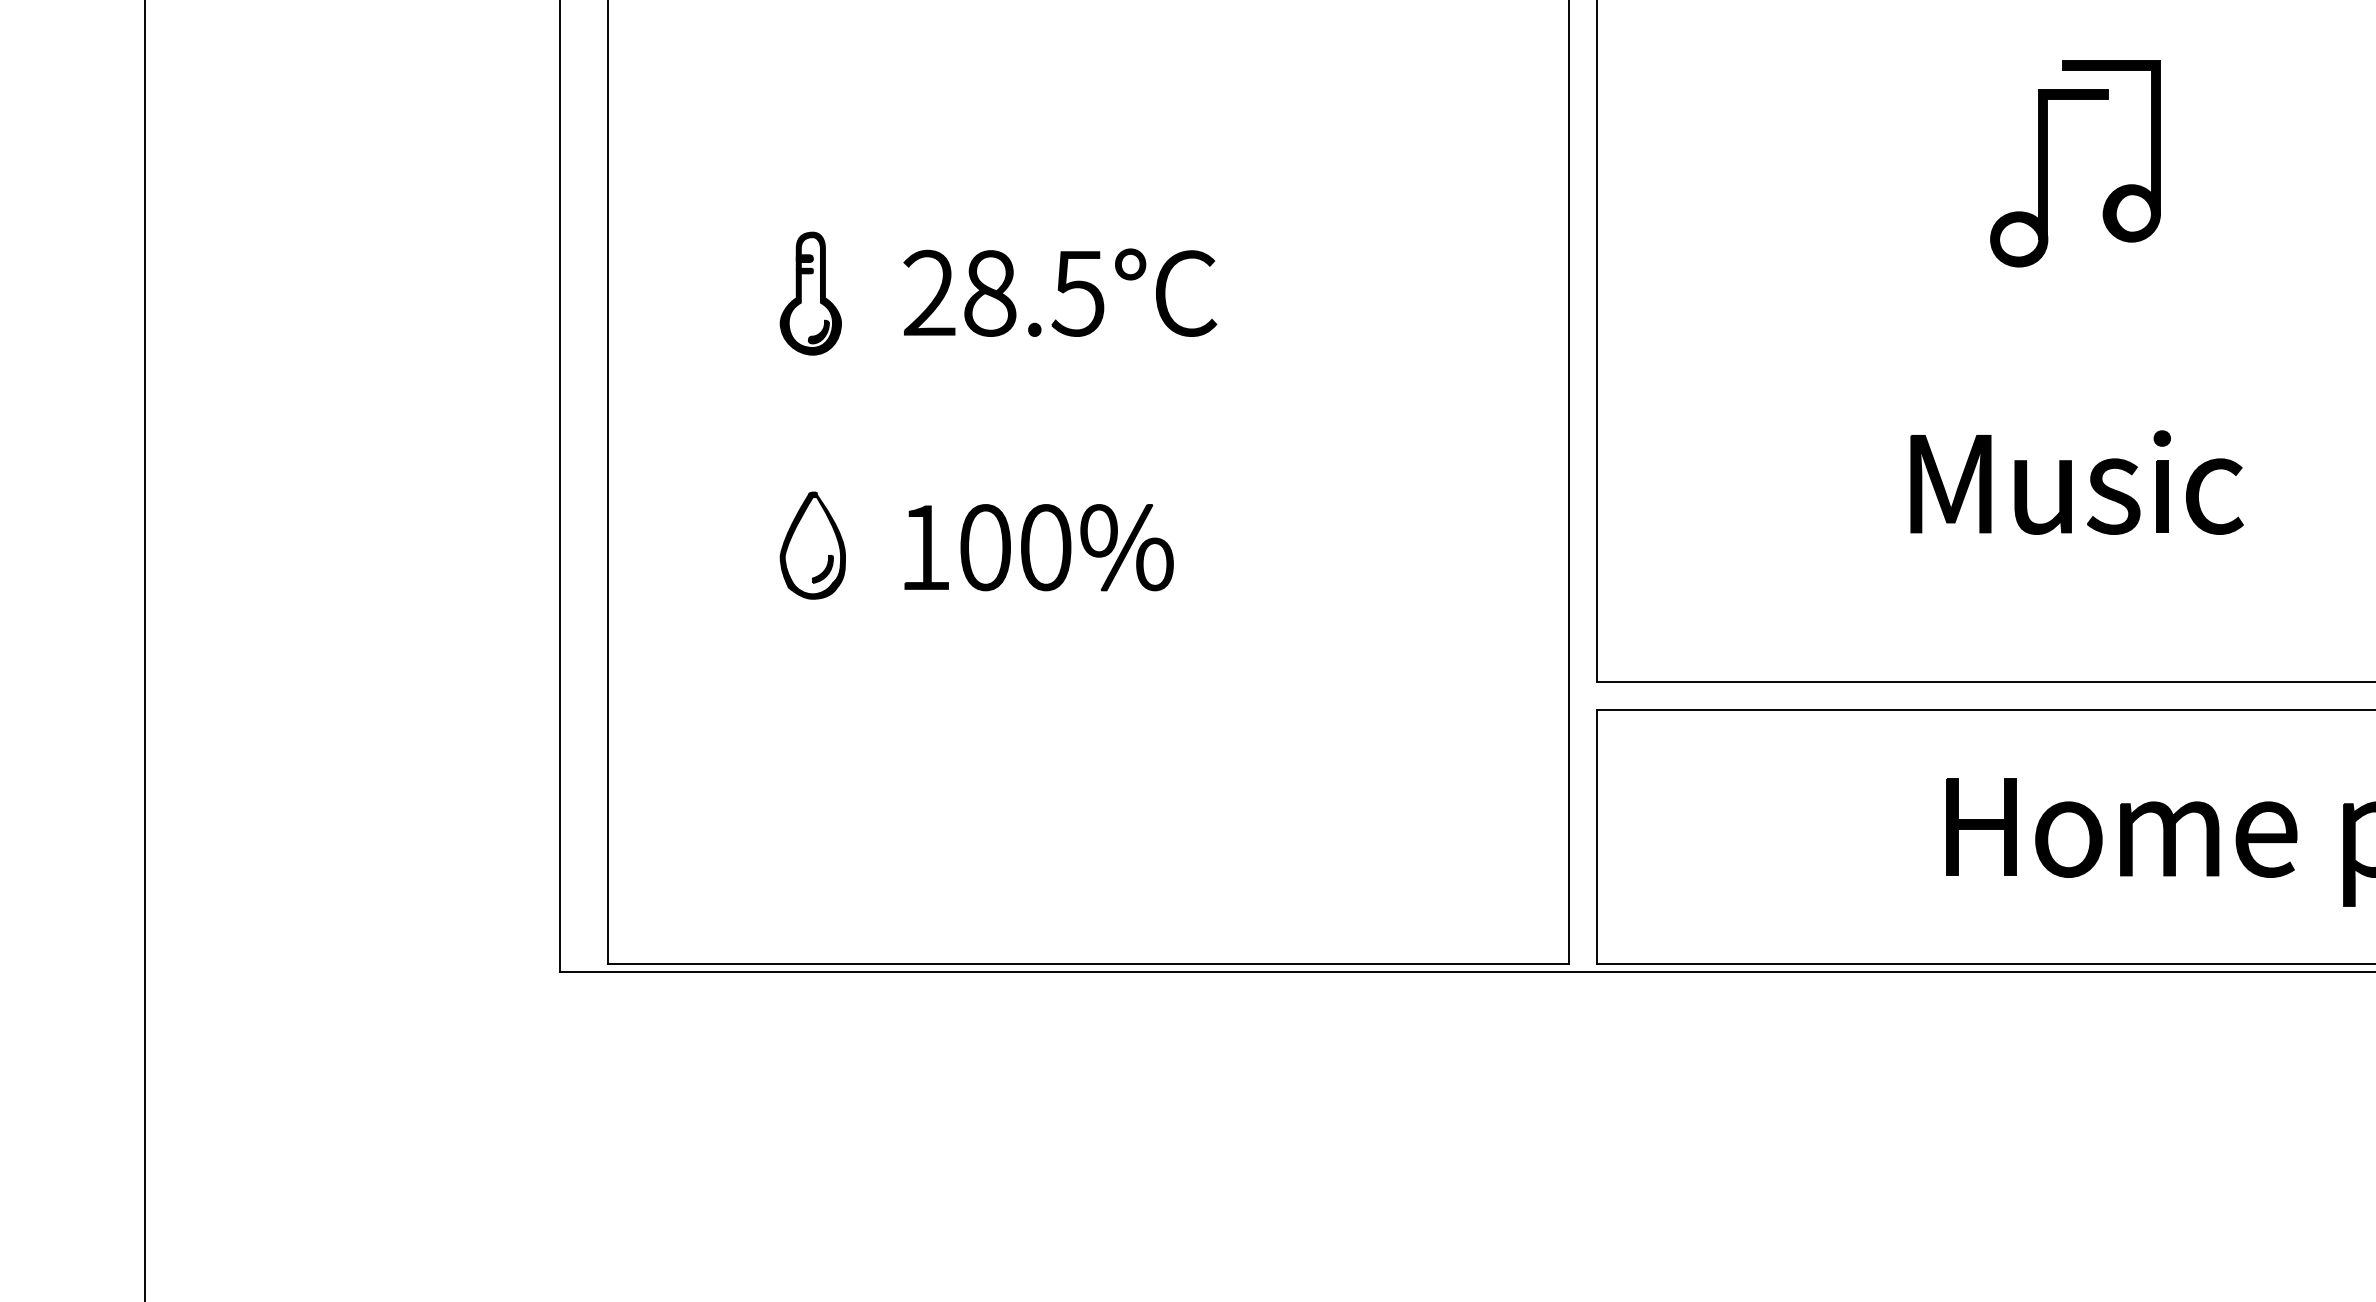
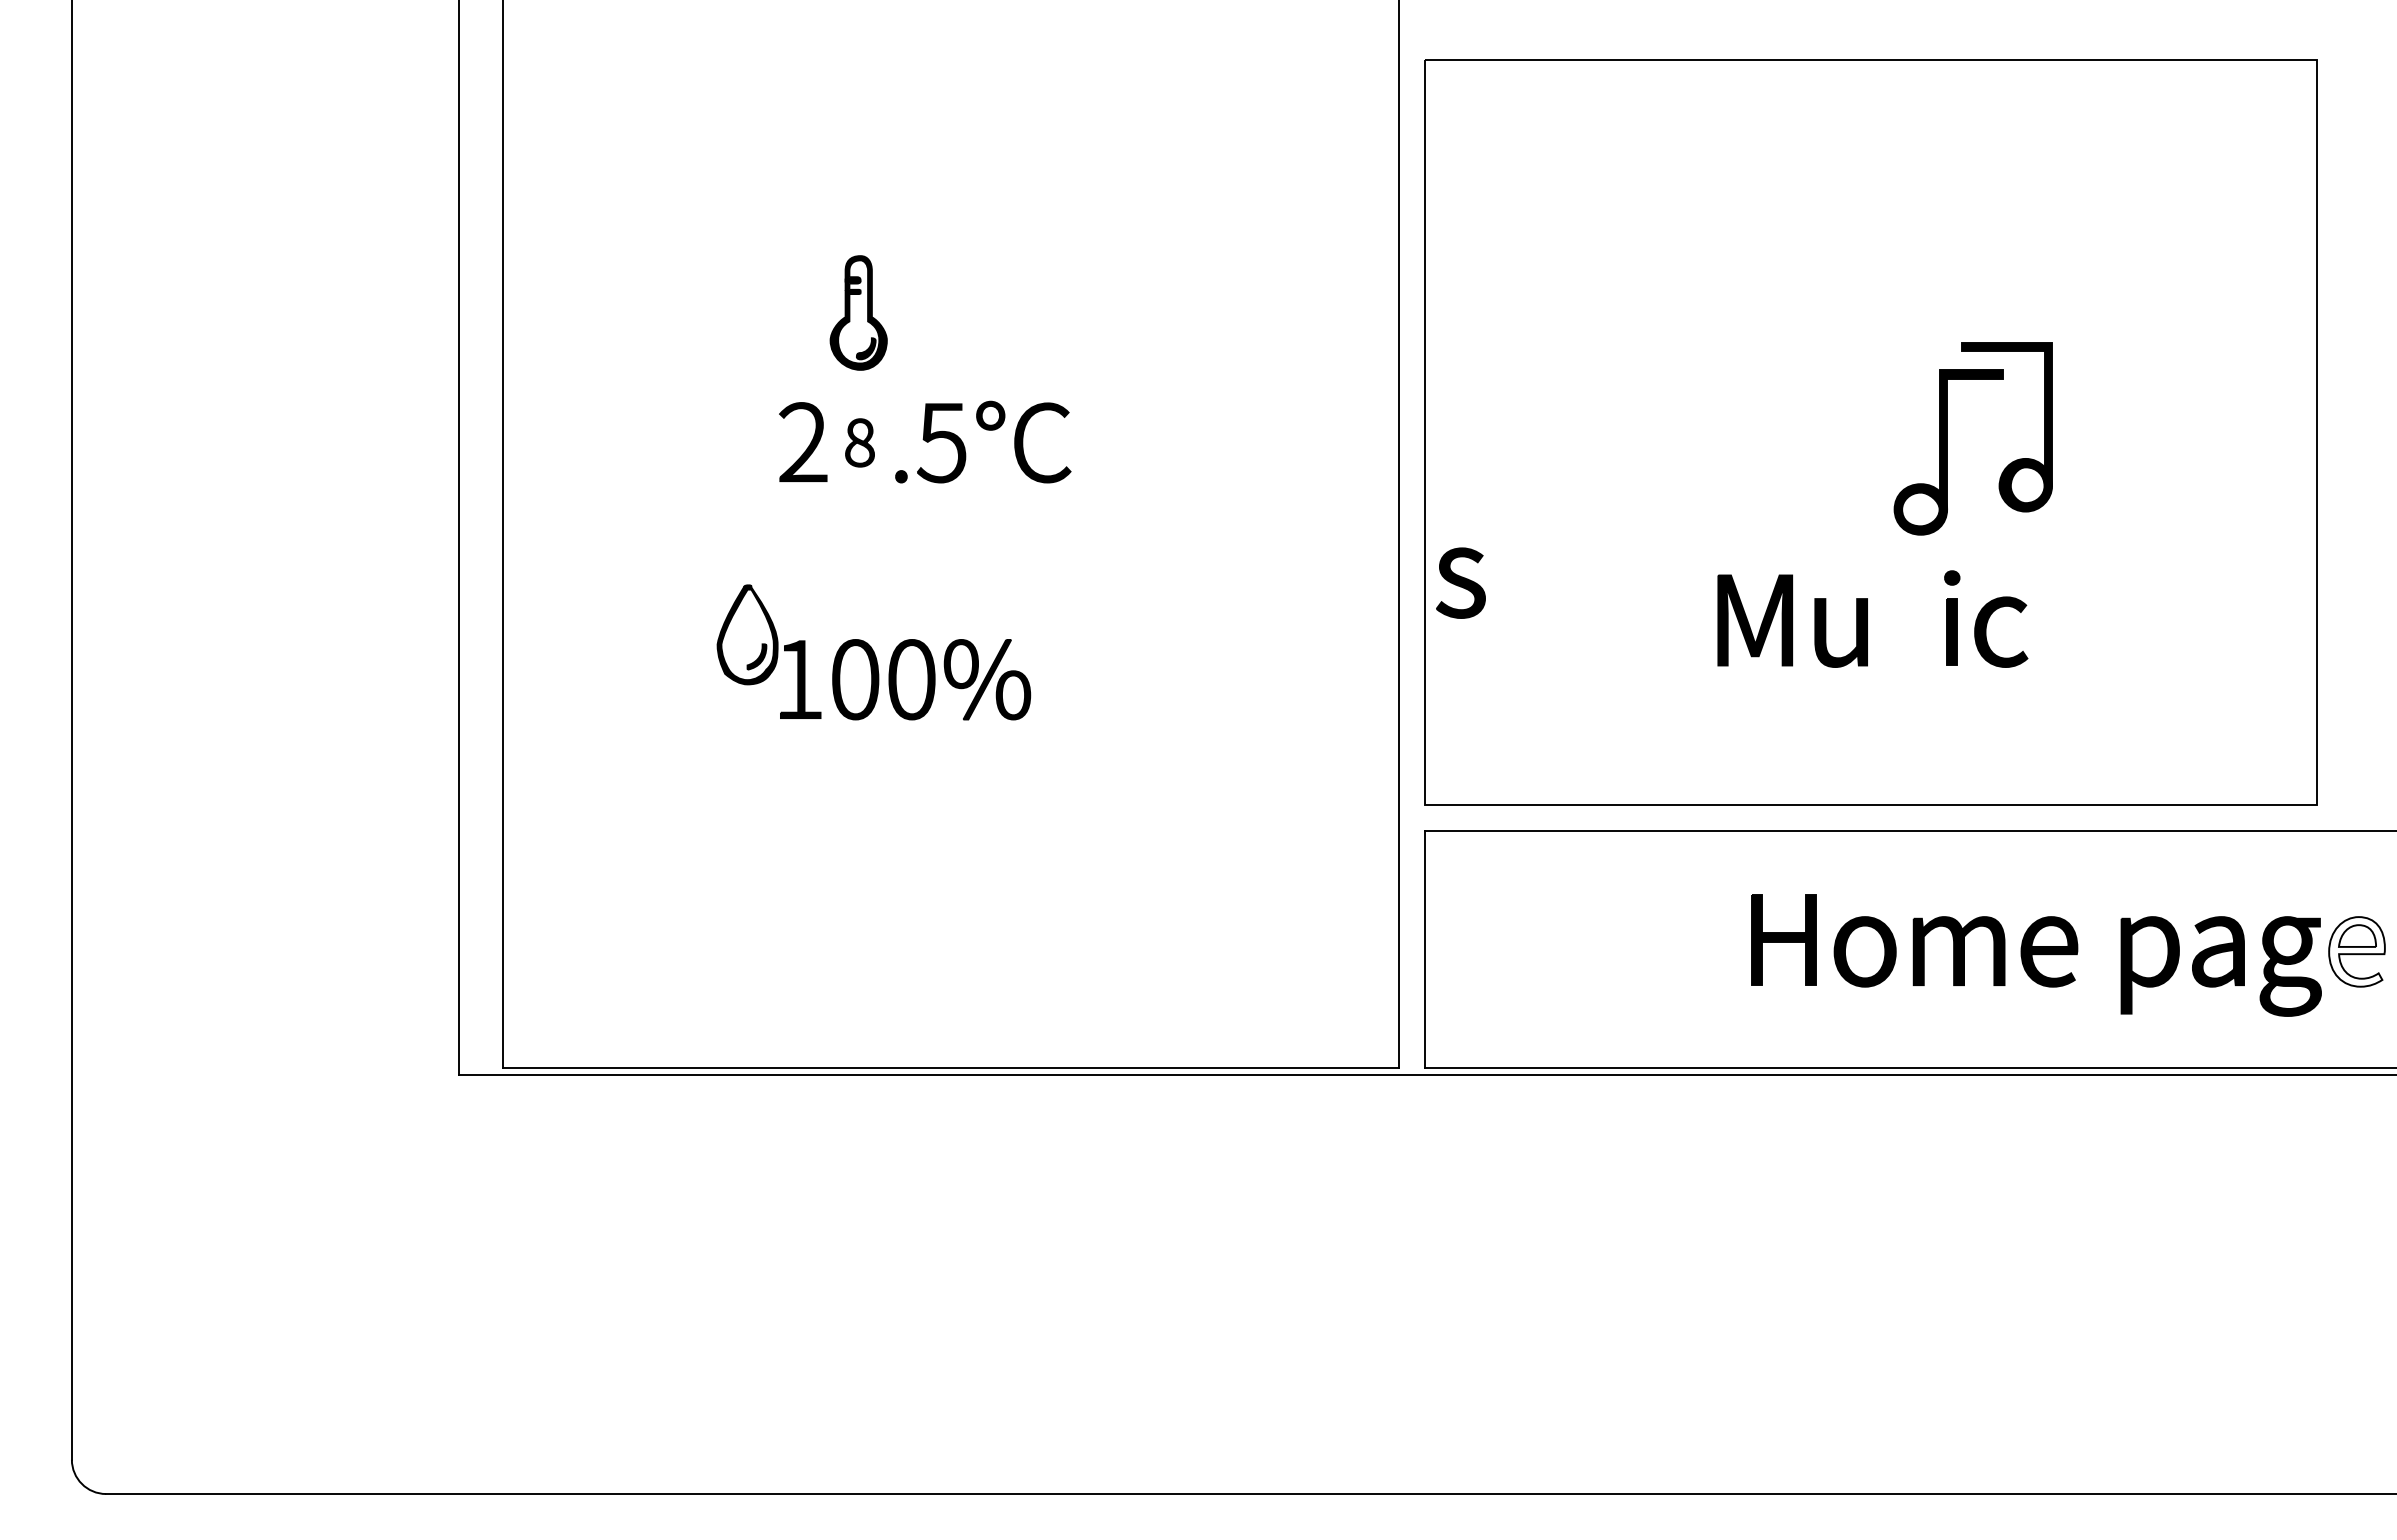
part: (2047, 163) -> (1947, 438), moved
part: (810, 293) -> (858, 312), moved
part: (989, 293) -> (859, 442), size x0.6
part: (2113, 495) -> (1460, 582), moved
part: (812, 545) -> (747, 634), moved

